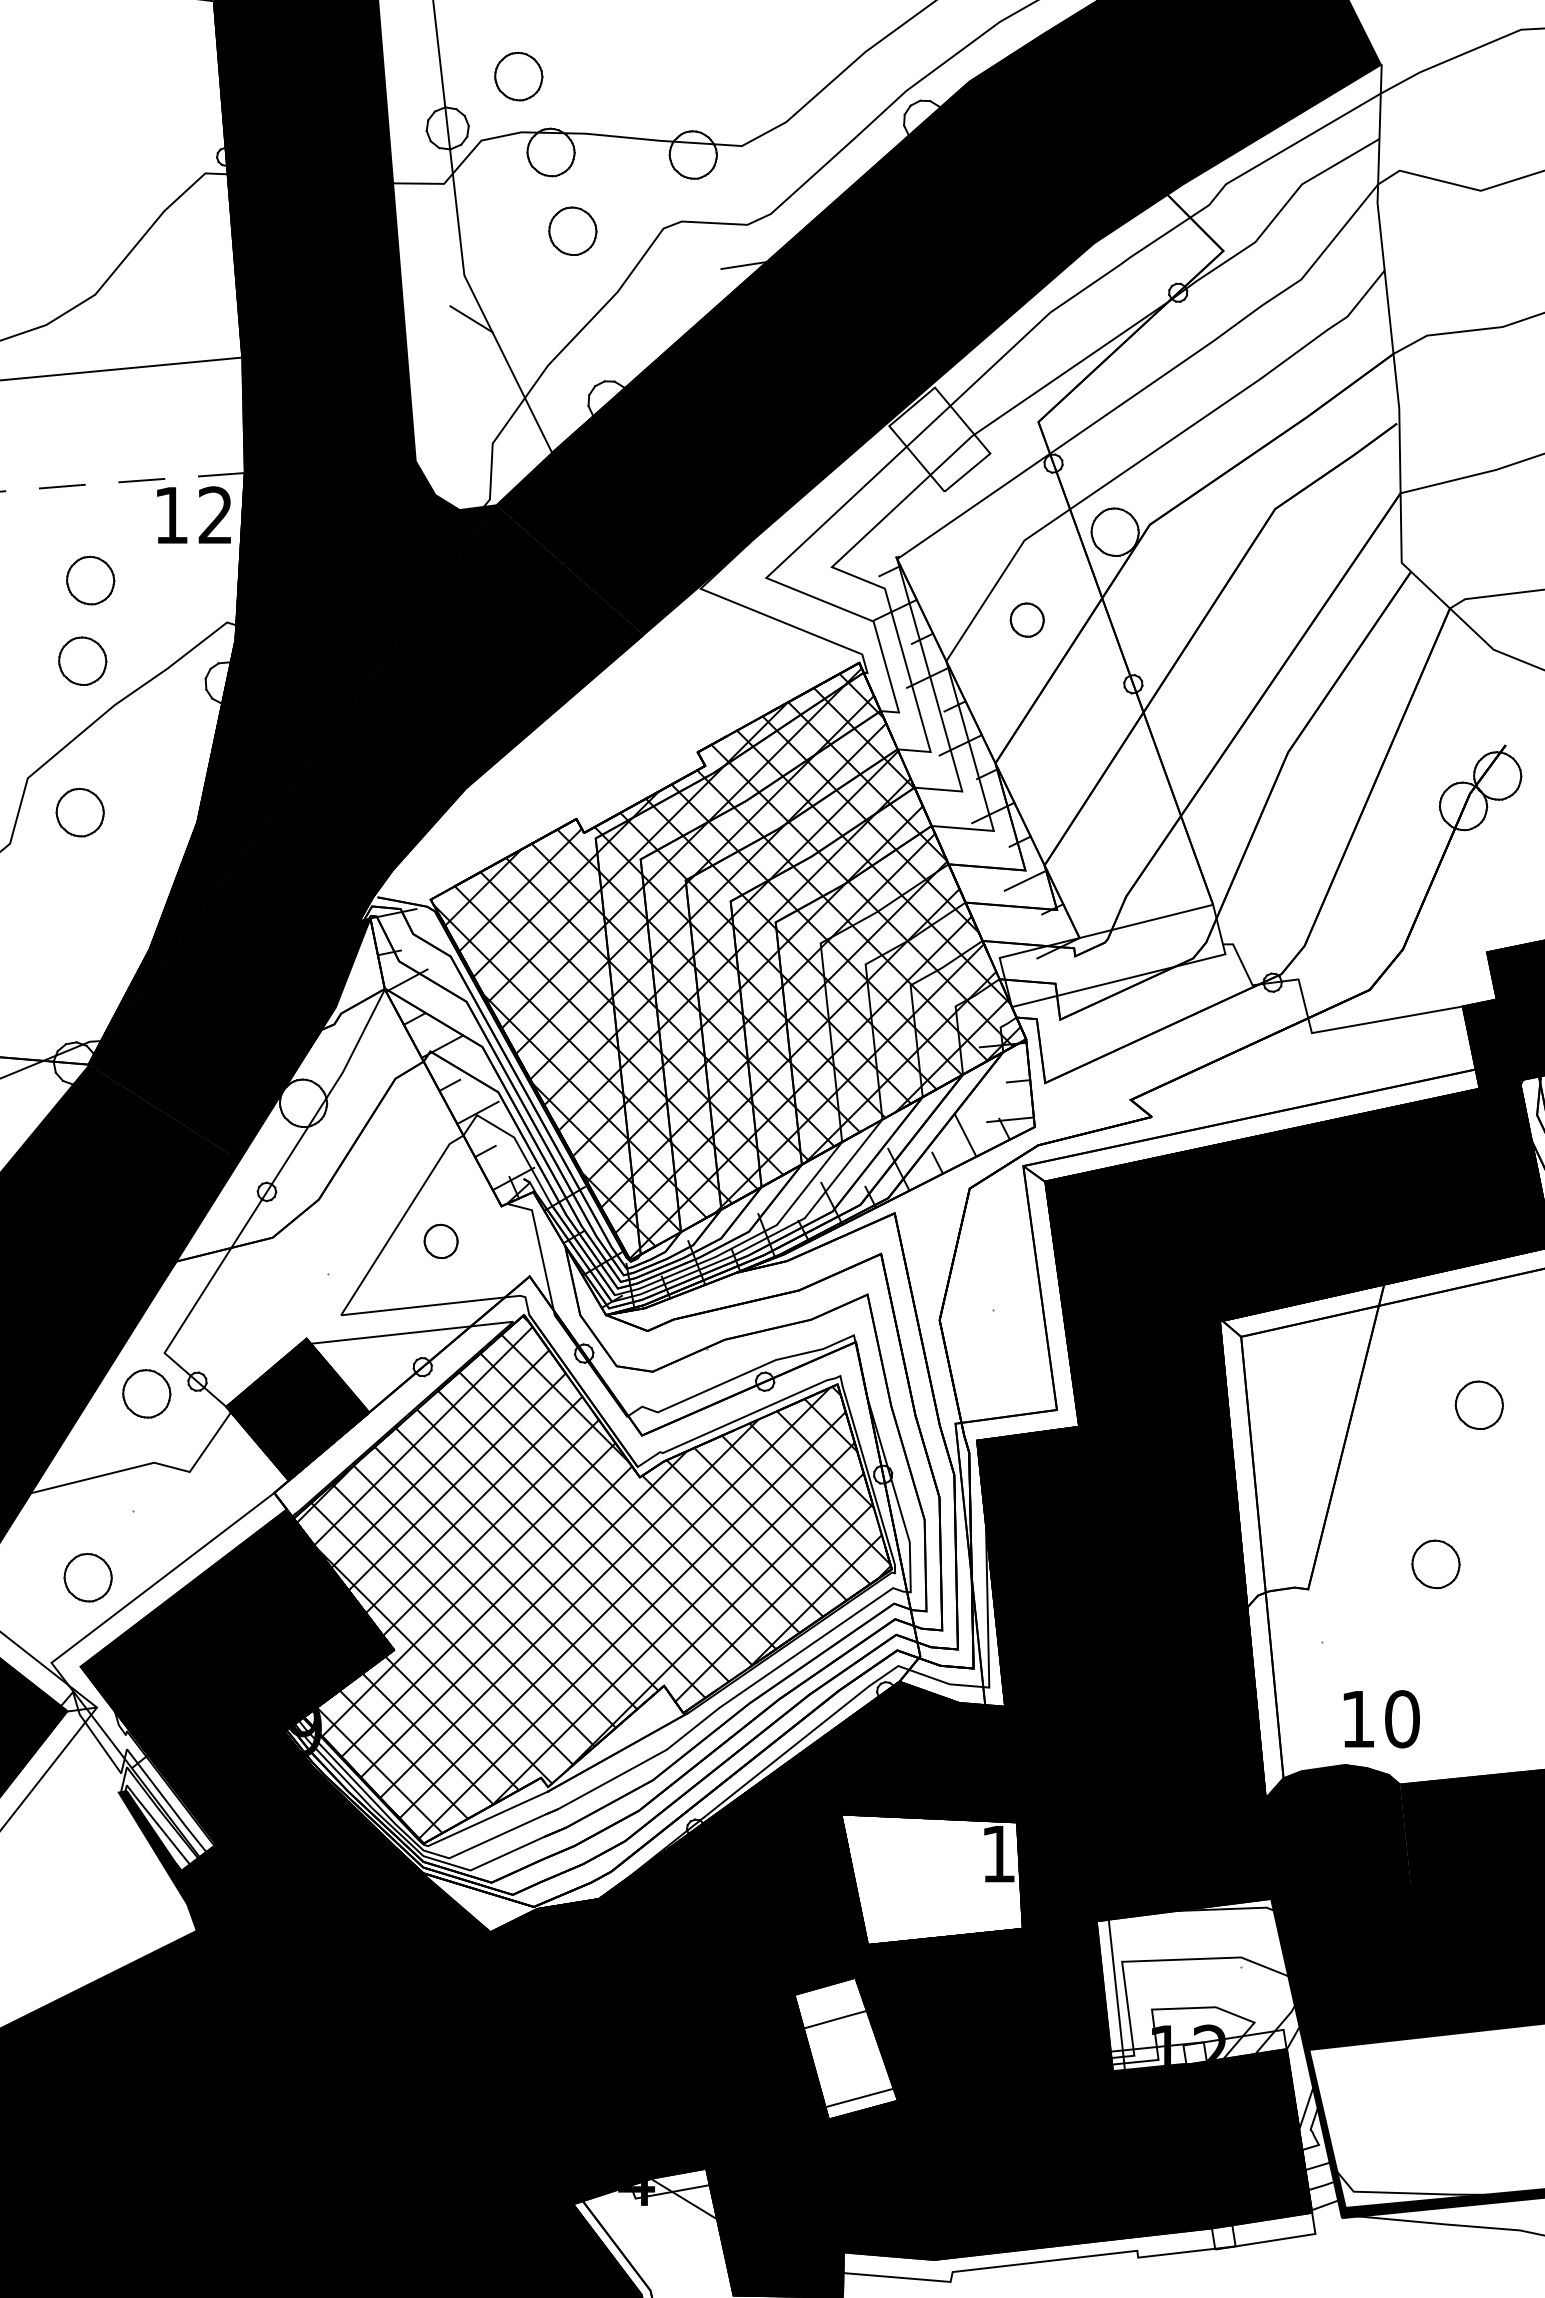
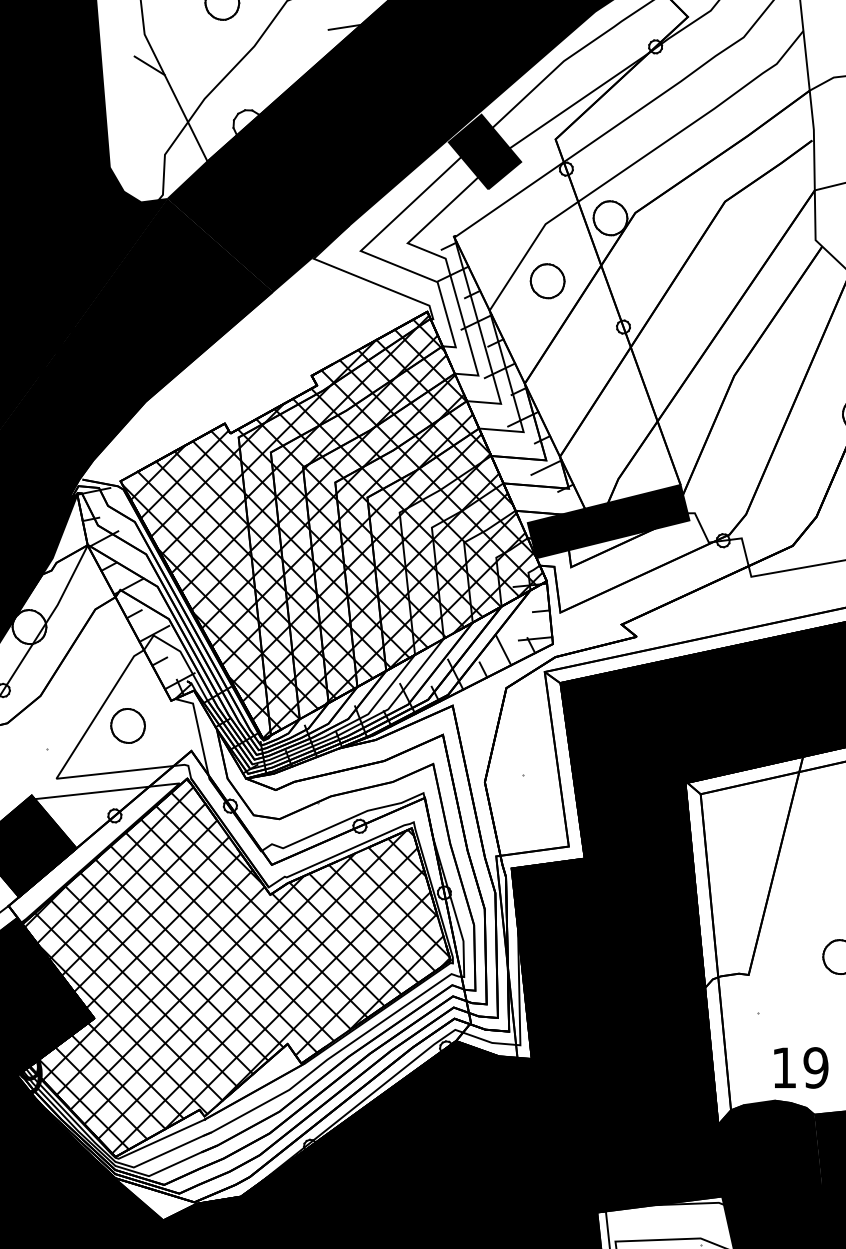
fill: (939, 439) -> (484, 151), added
part: (1026, 619) -> (547, 280), size x1.43
fill: (1112, 955) -> (608, 521), added
part: (440, 1241) -> (127, 725), size x1.43
text: (1401, 1719) -> (815, 1068), 10 -> 19
fill: (931, 1879) -> (479, 1182), added

